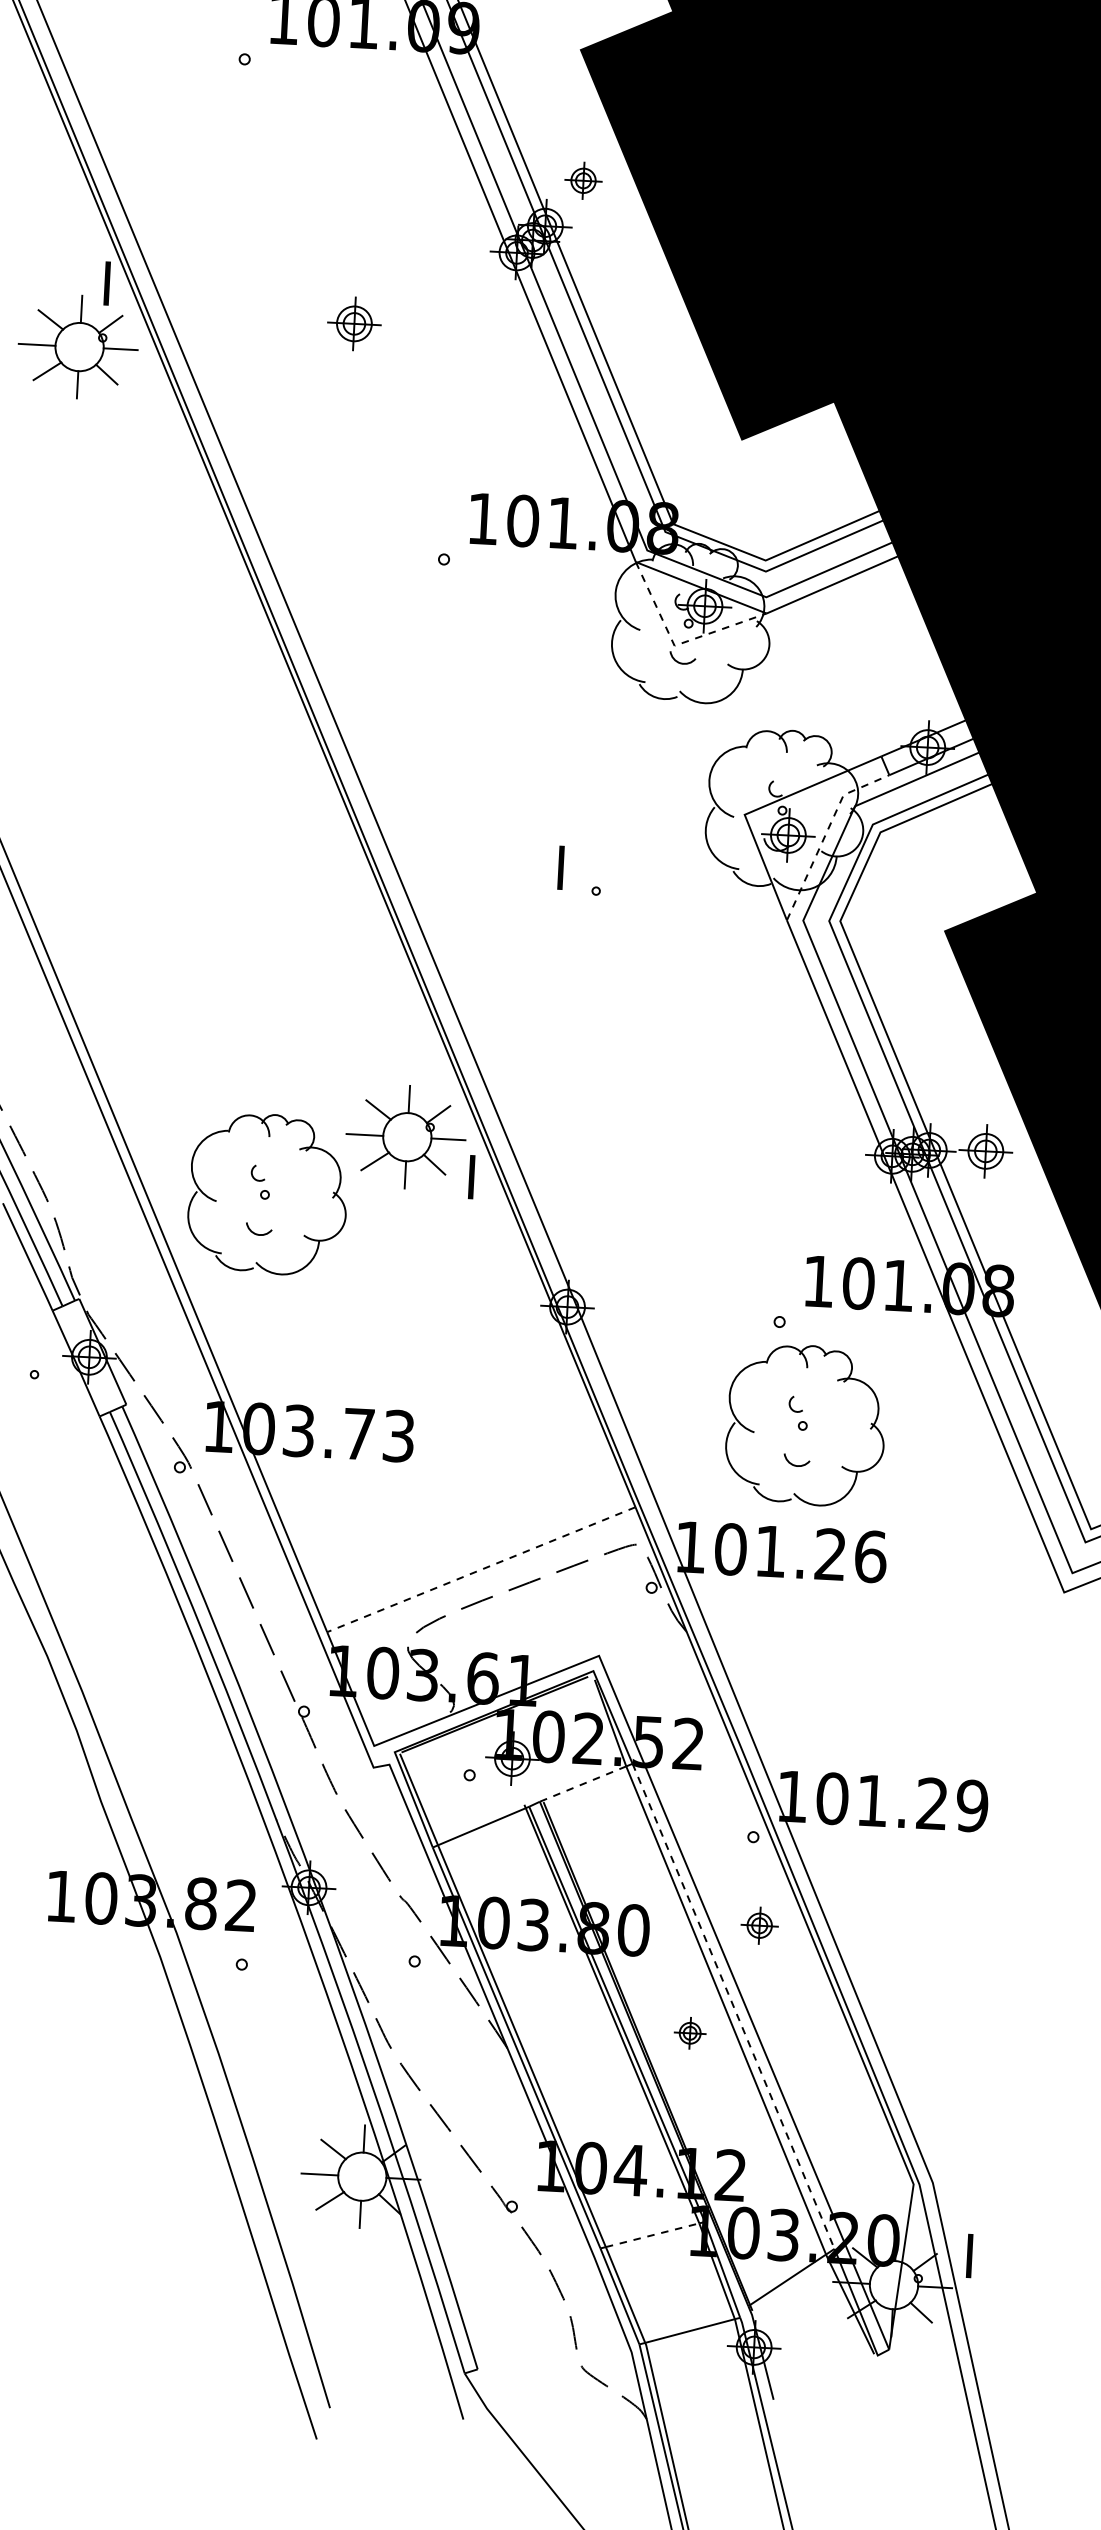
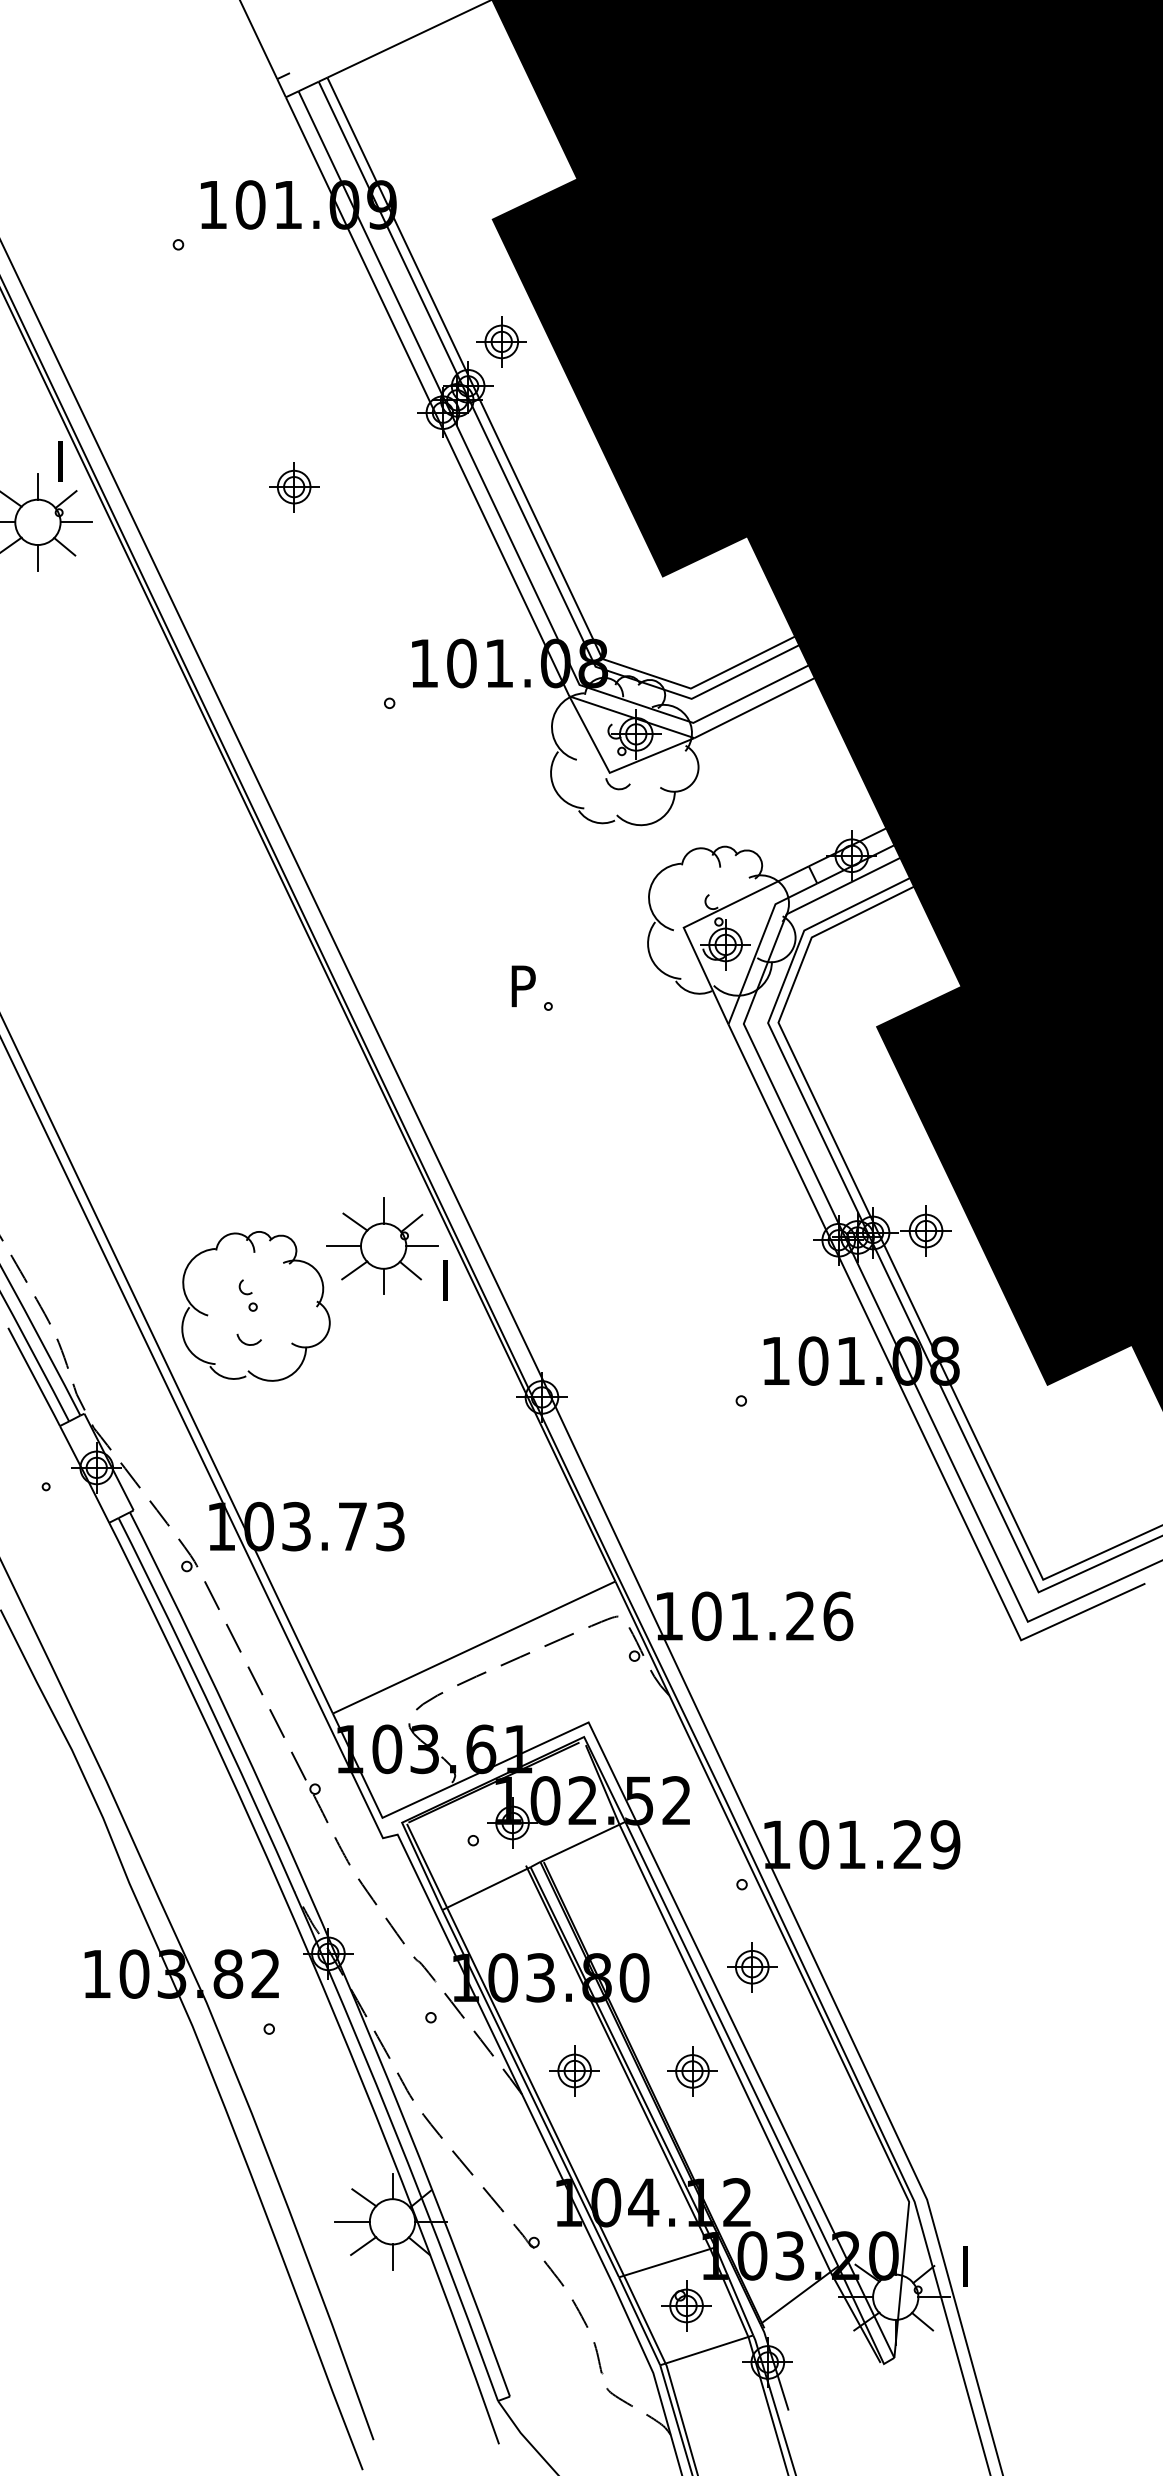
part: (583, 180) -> (501, 341), size x1.43
line: (676, 645) -> (611, 772), dashed -> solid
line: (825, 834) -> (760, 942), dashed -> solid
text: (570, 868) -> (523, 986), I -> P
part: (805, 1425) -> (770, 1496), removed
line: (481, 1569) -> (474, 1647), dashed -> solid
line: (582, 1784) -> (579, 1843), dashed -> solid
part: (759, 1925) -> (752, 1967), size x1.43
line: (734, 2006) -> (732, 2044), dashed -> solid
part: (564, 2025) -> (574, 2070), added
part: (690, 2033) -> (692, 2071), size x1.67
line: (652, 2235) -> (667, 2262), dashed -> solid
part: (670, 2282) -> (686, 2305), added

